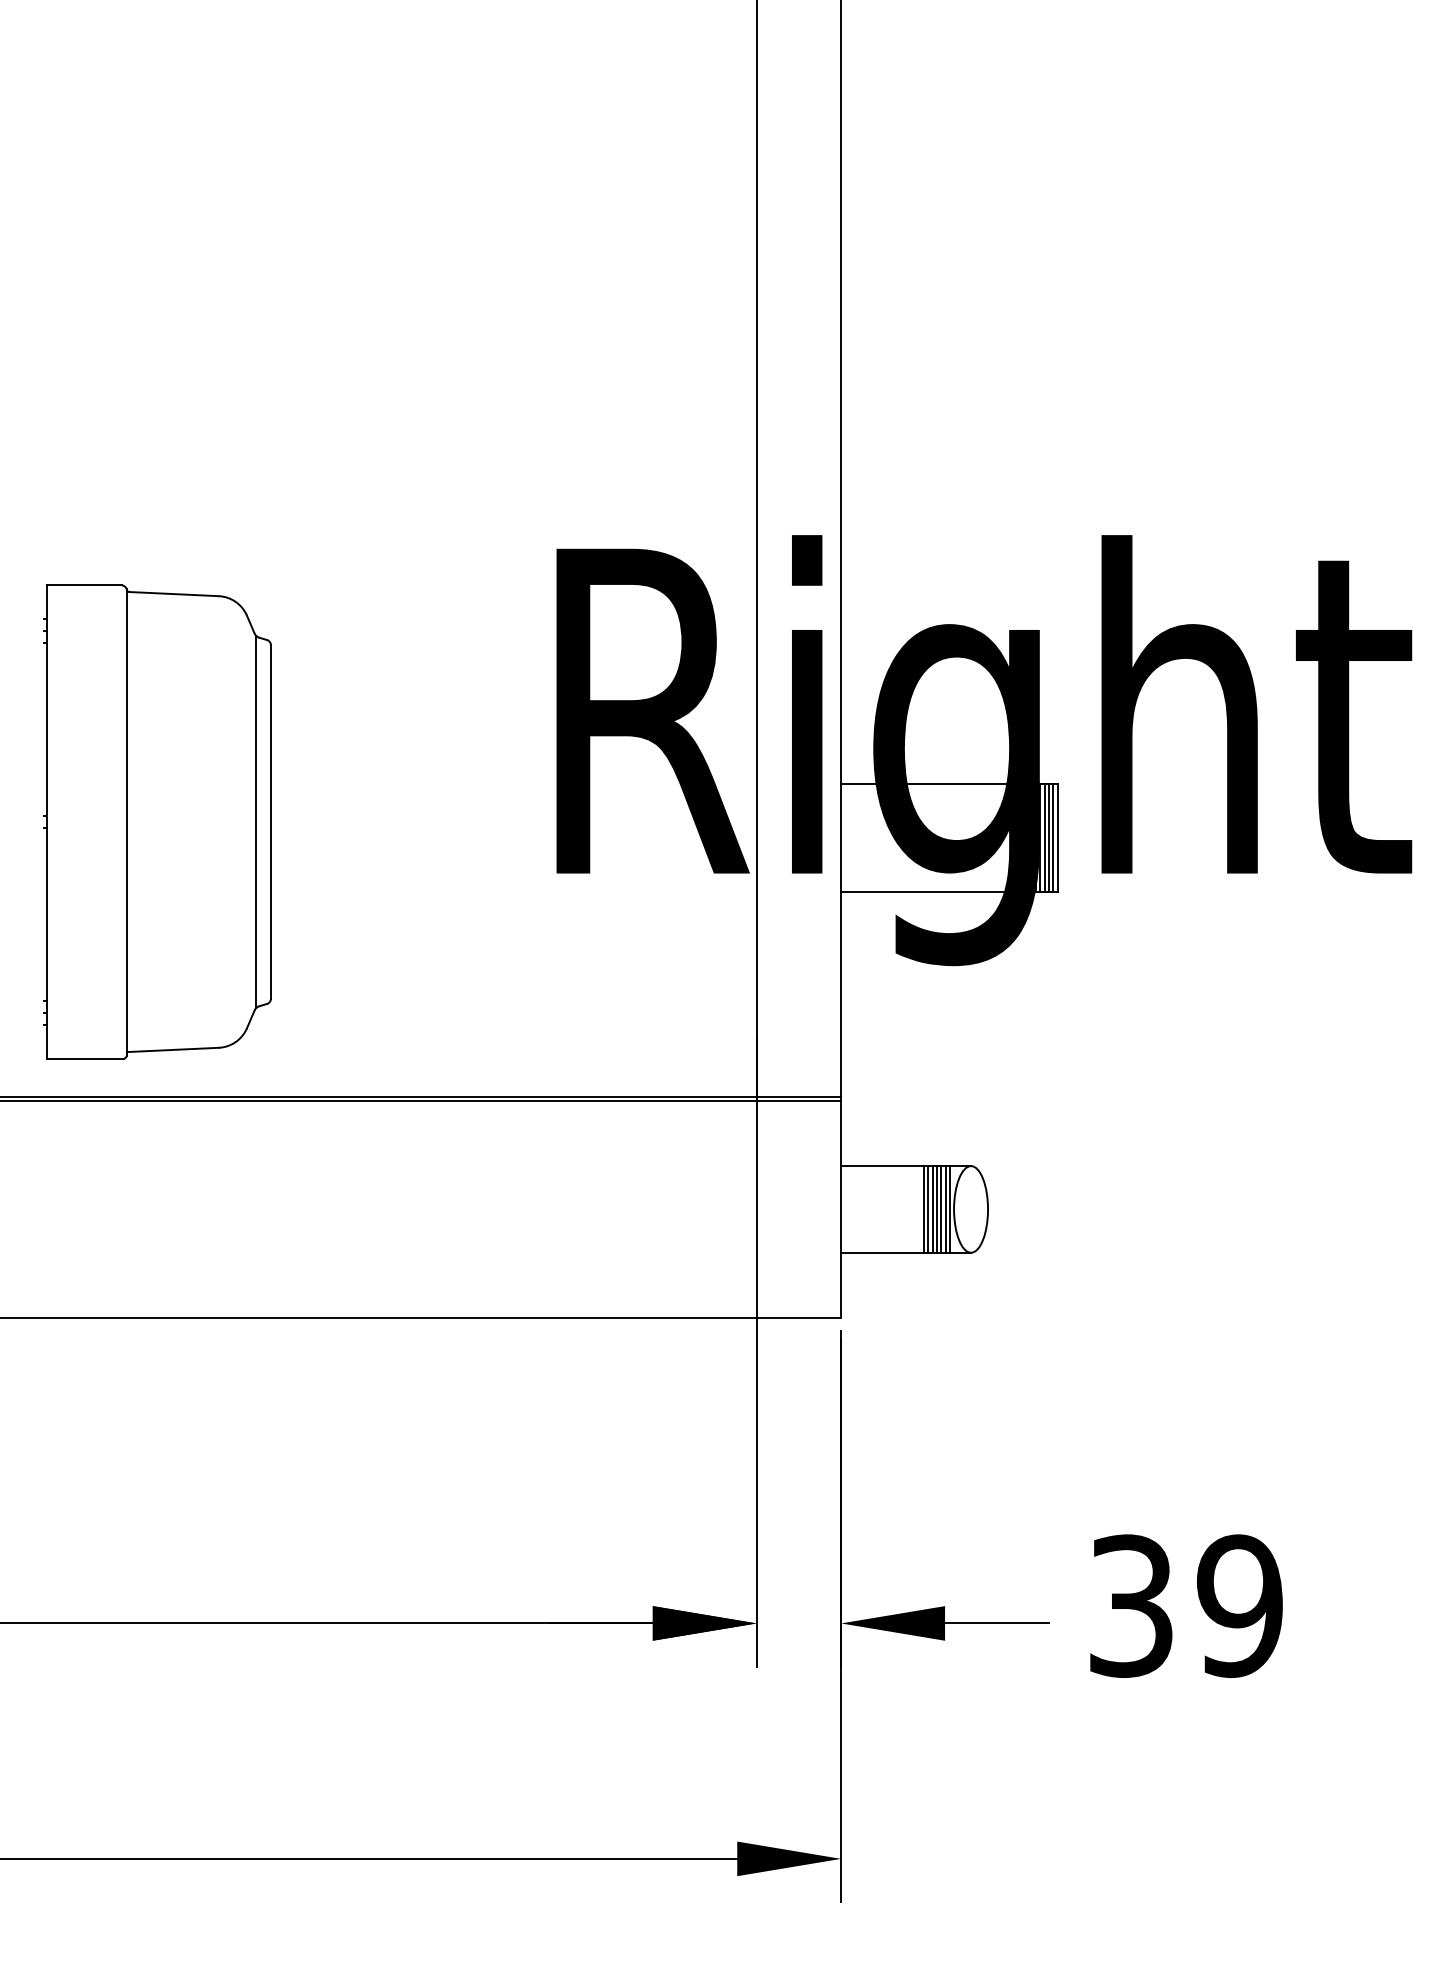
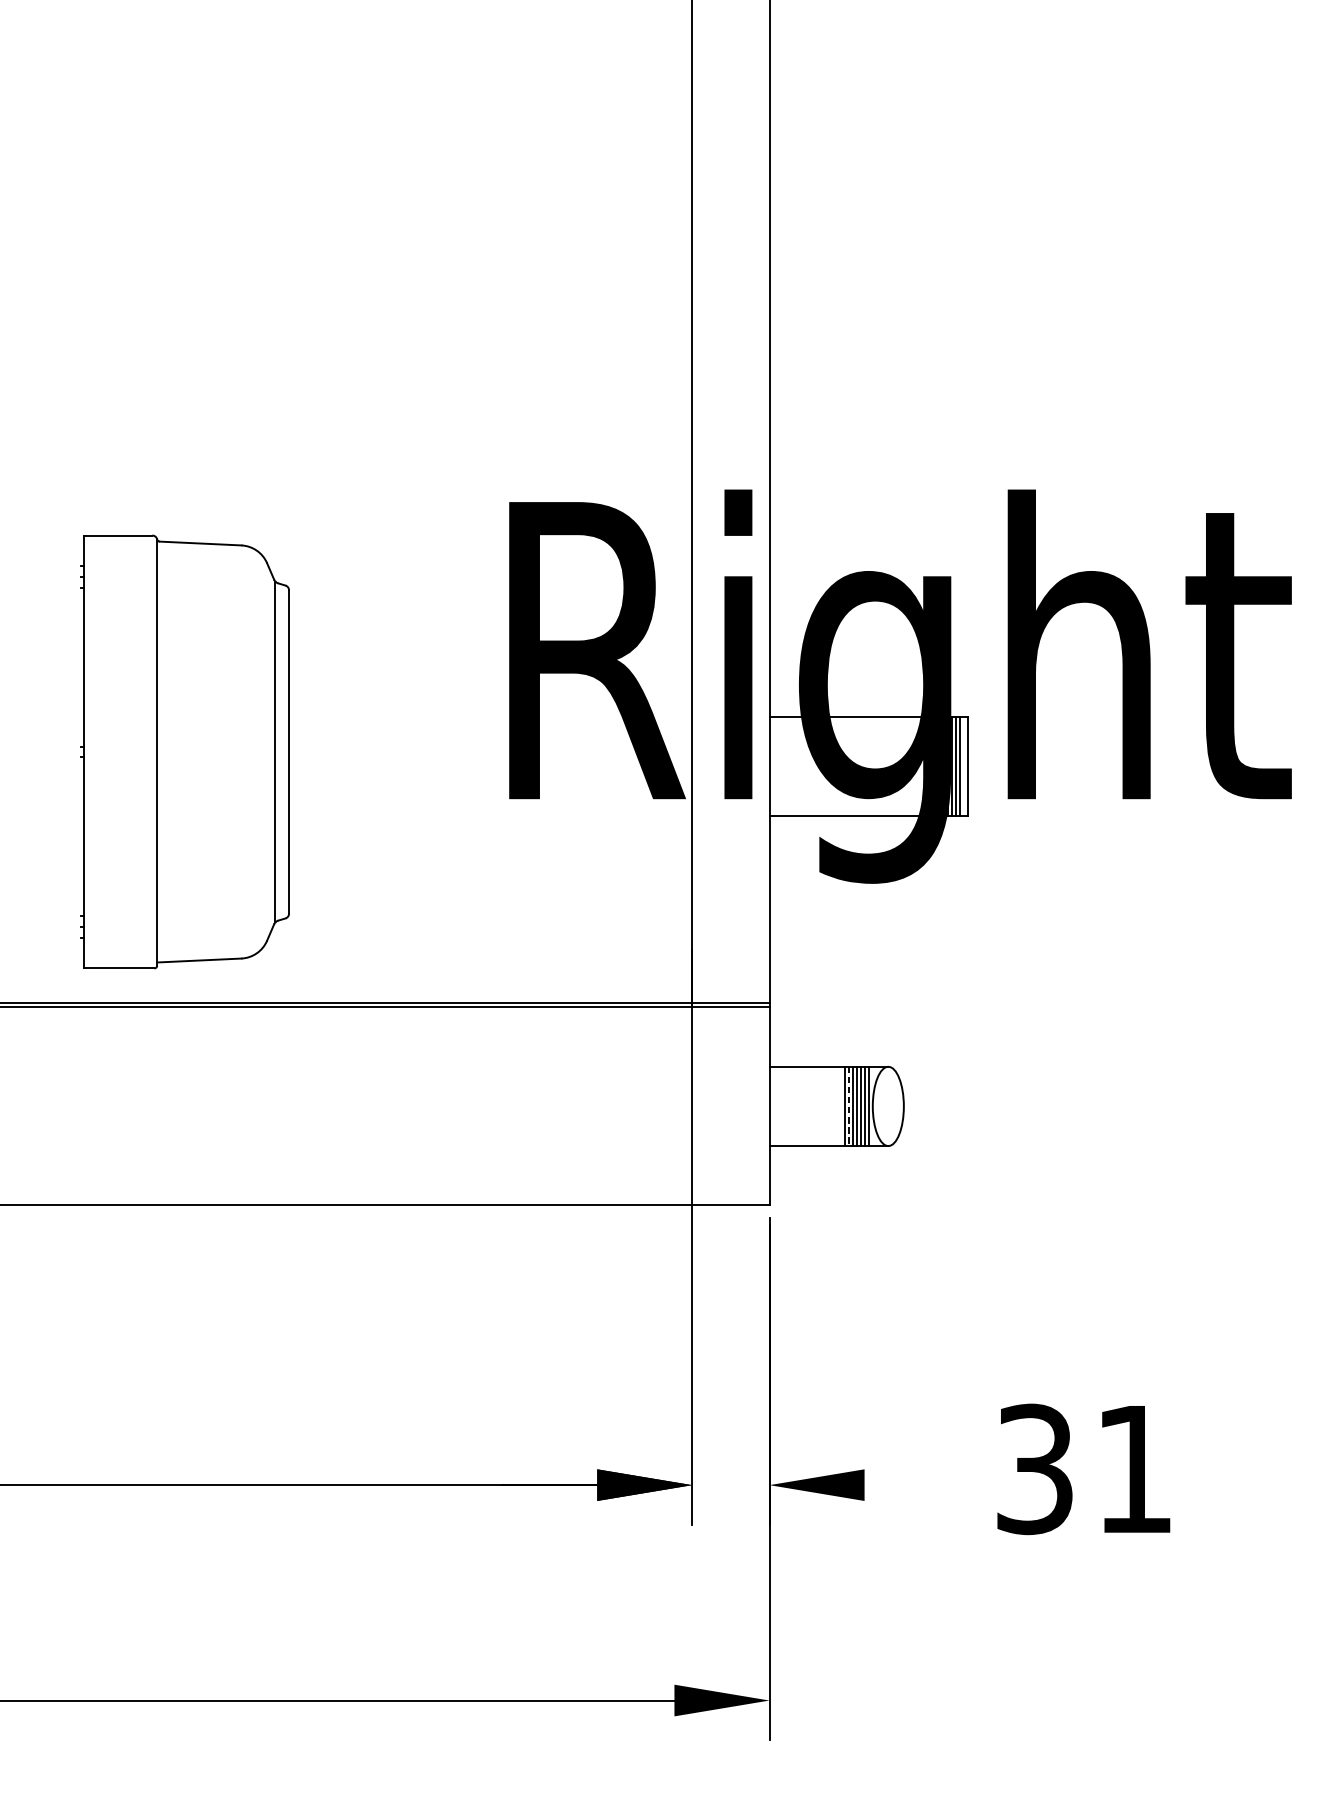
part: (157, 821) -> (185, 751), moved
line: (1053, 838) -> (963, 767), removed
line: (928, 1209) -> (849, 1106), solid -> dashed
text: (1239, 1605) -> (1133, 1468), 39 -> 31
line: (996, 1623) -> (911, 1485), removed

